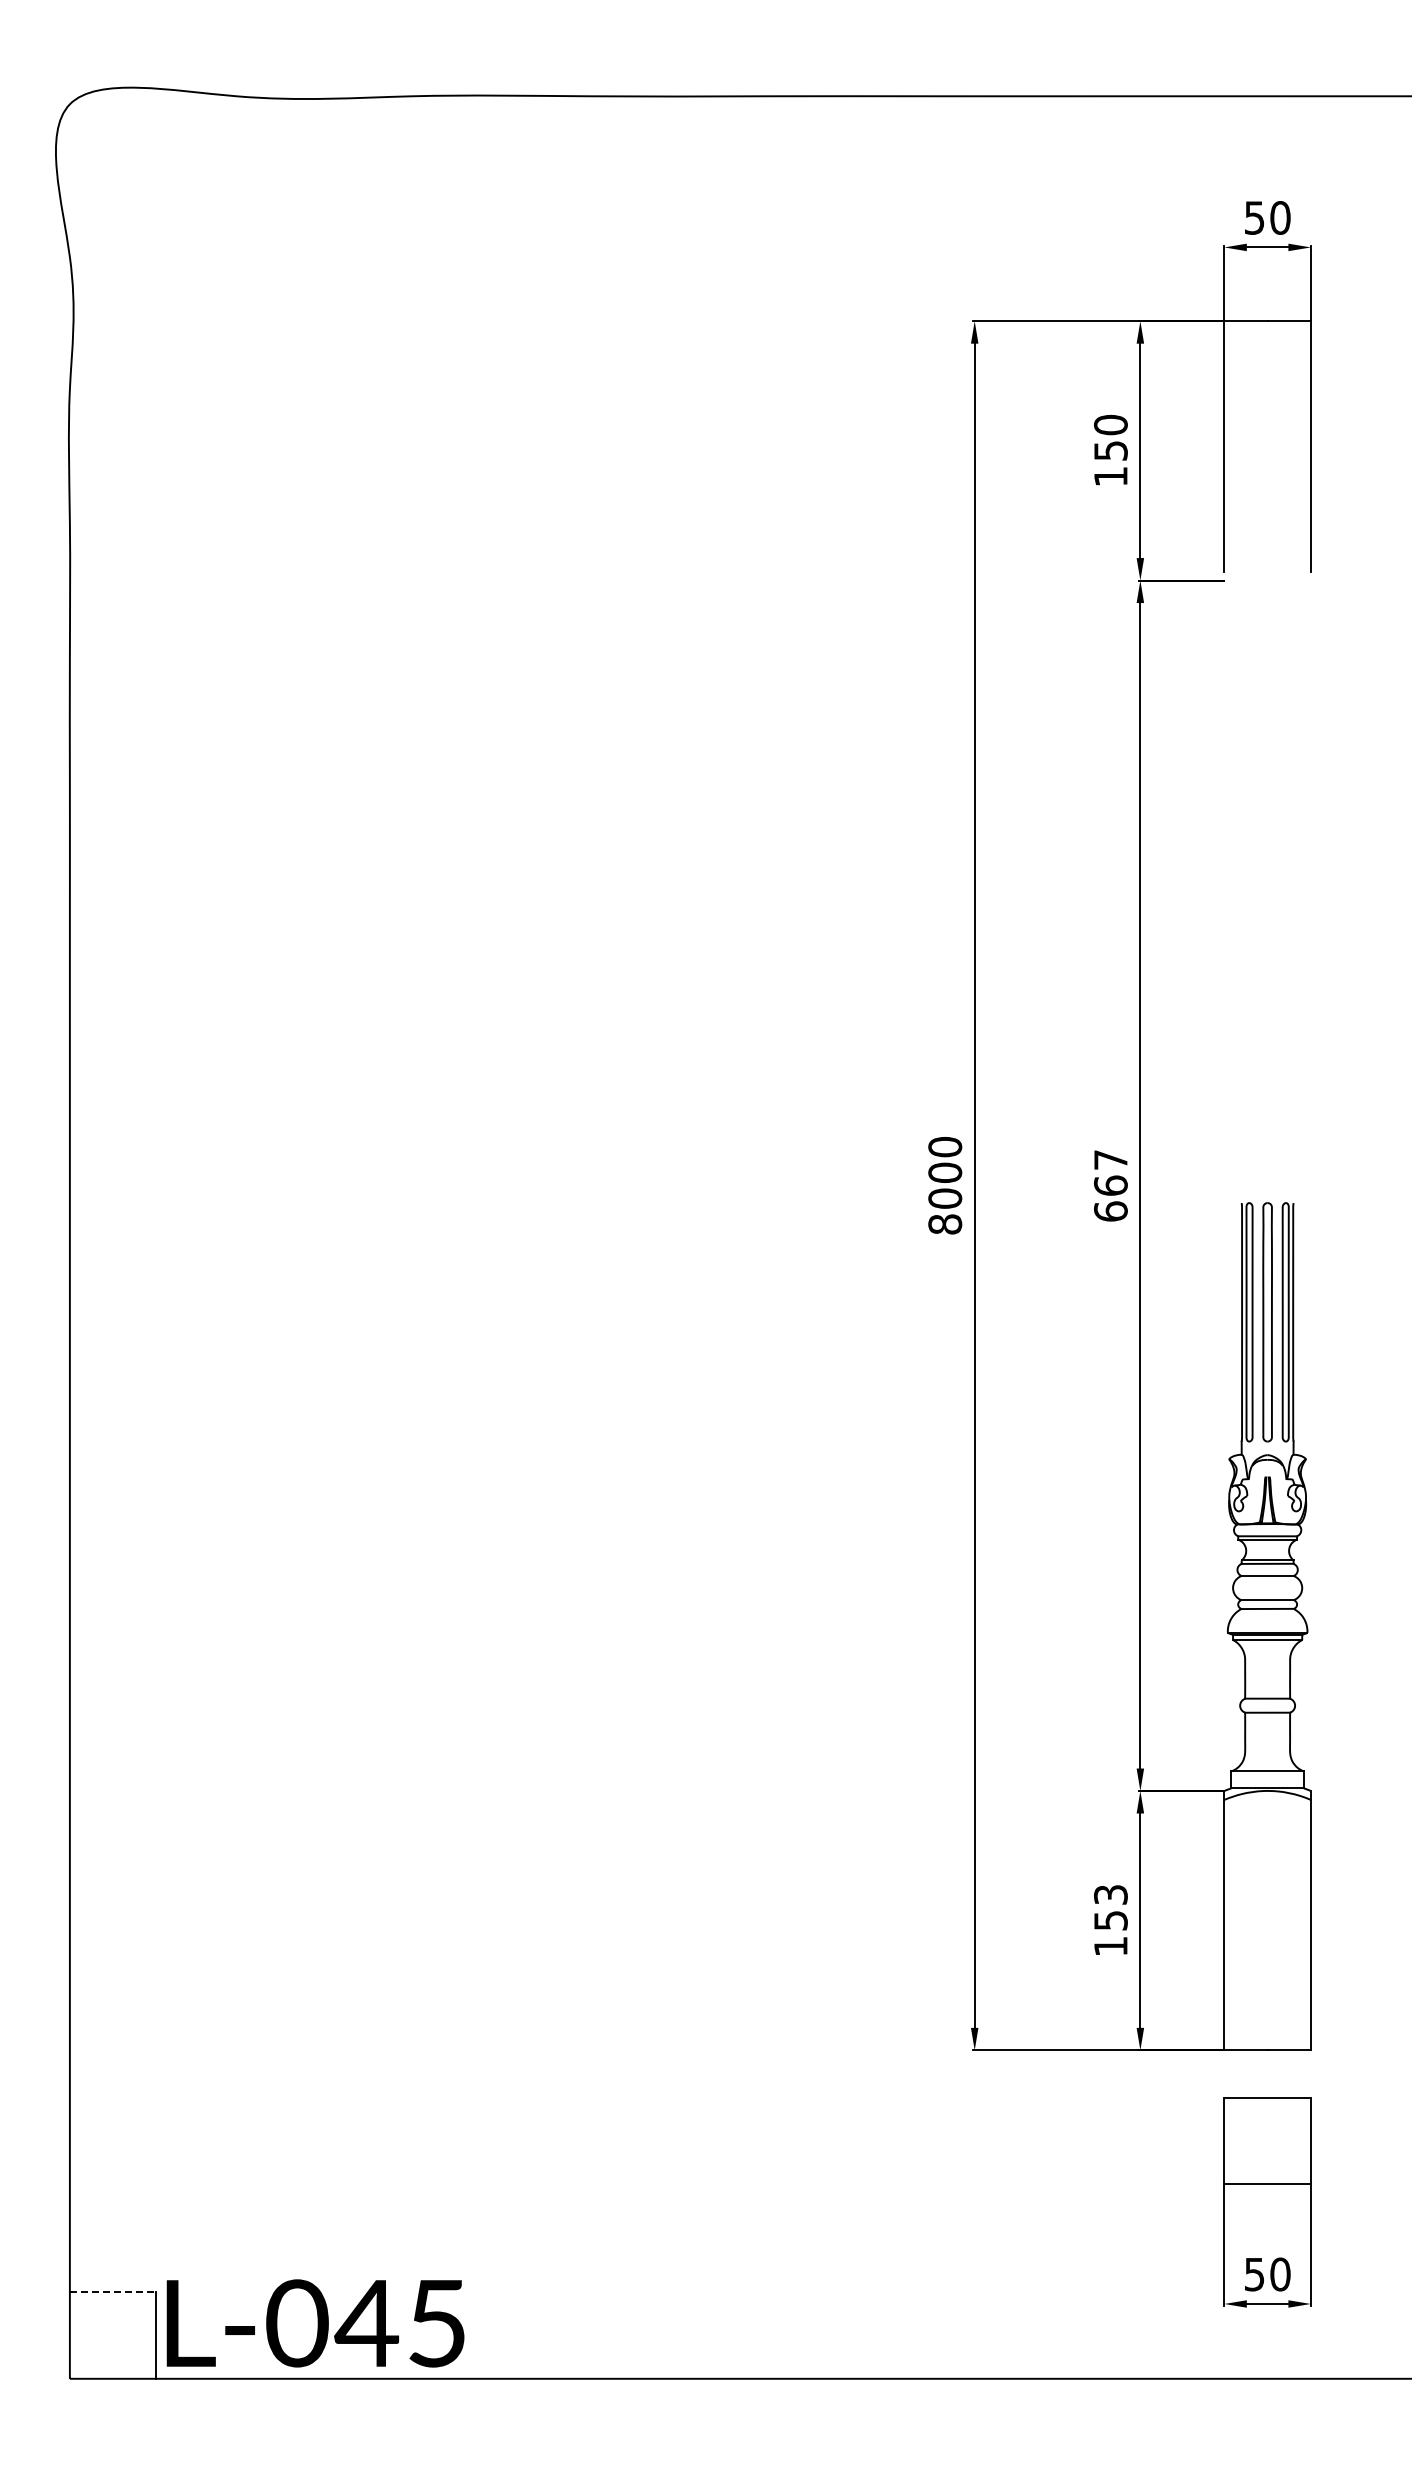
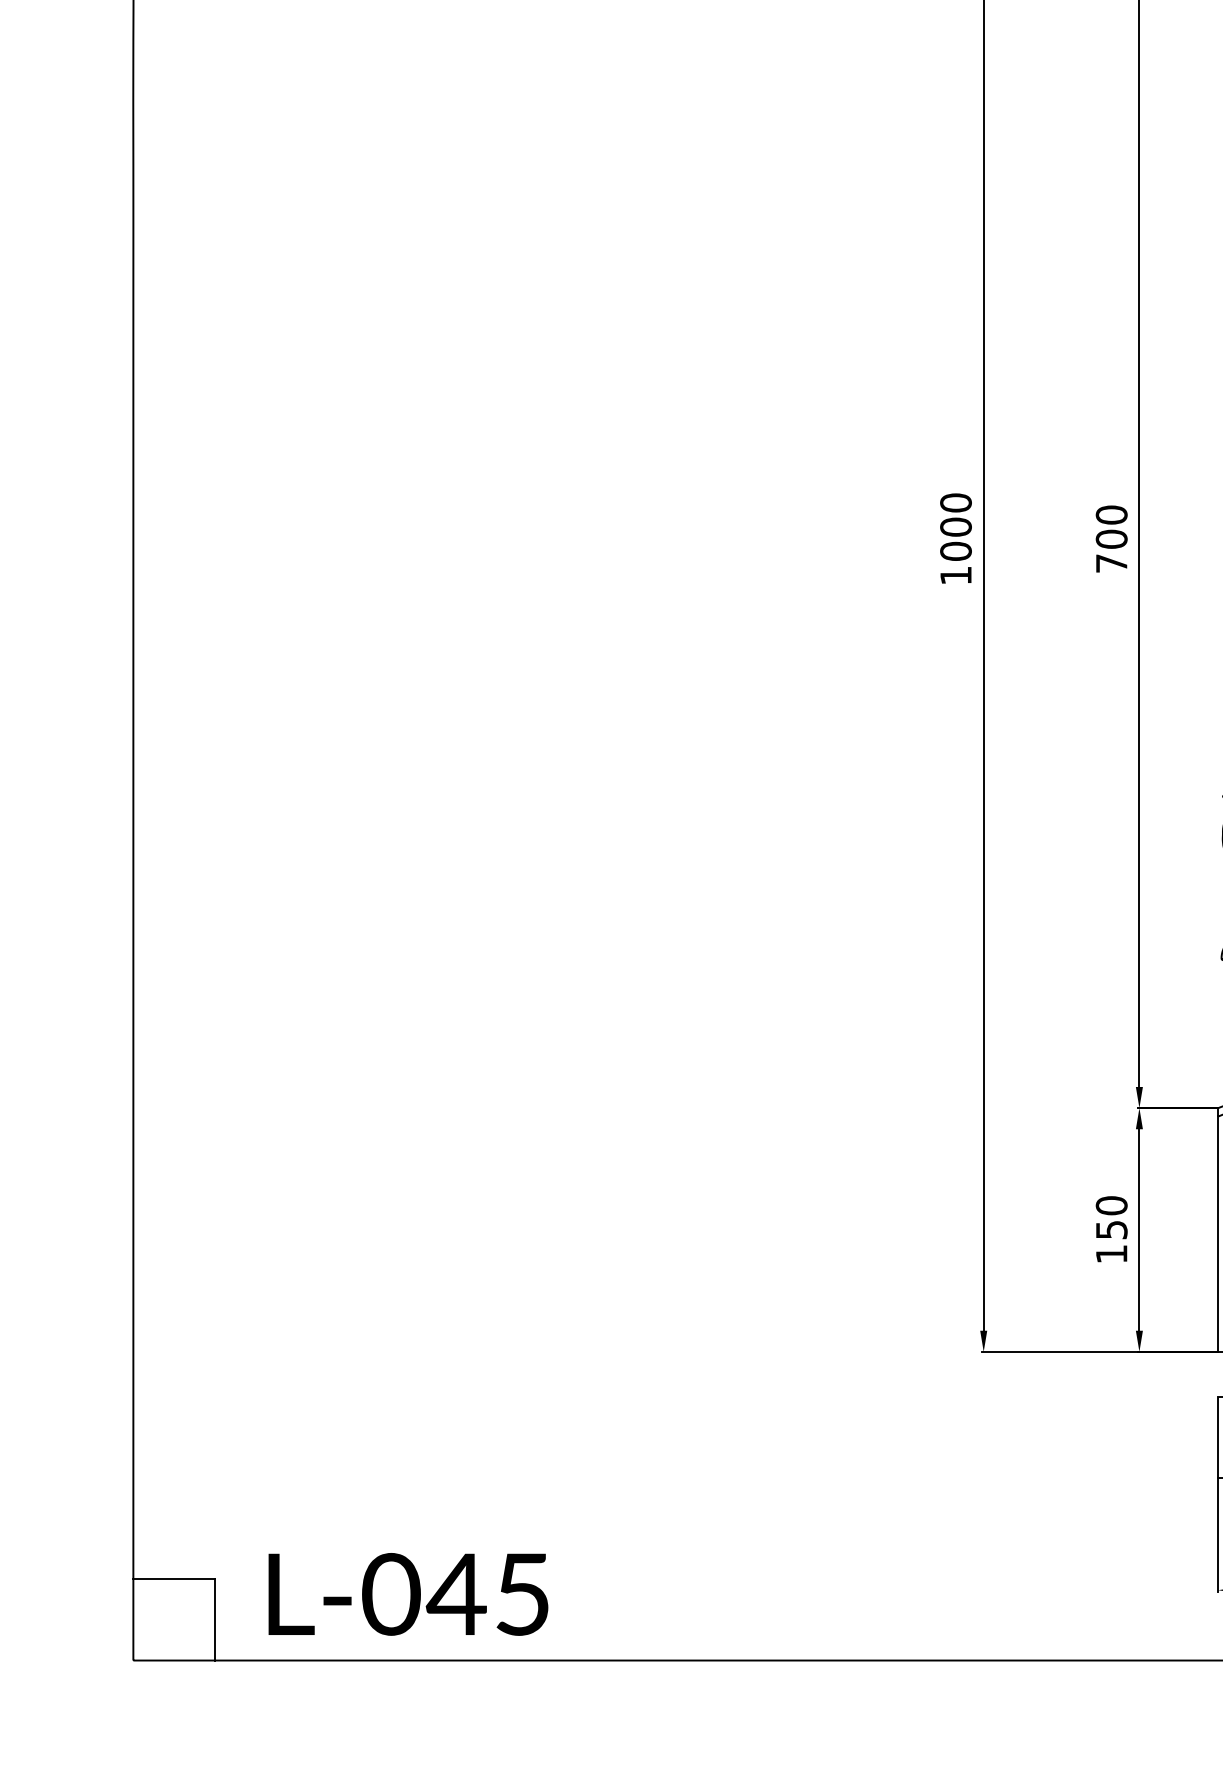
text: (1110, 1185) -> (1111, 539), 667 -> 700
text: (945, 1224) -> (956, 575), 8000 -> 1000
text: (1110, 1894) -> (1111, 1205), 153 -> 150
line: (113, 2292) -> (174, 1579), dashed -> solid
text: (315, 2323) -> (408, 1594), moved

